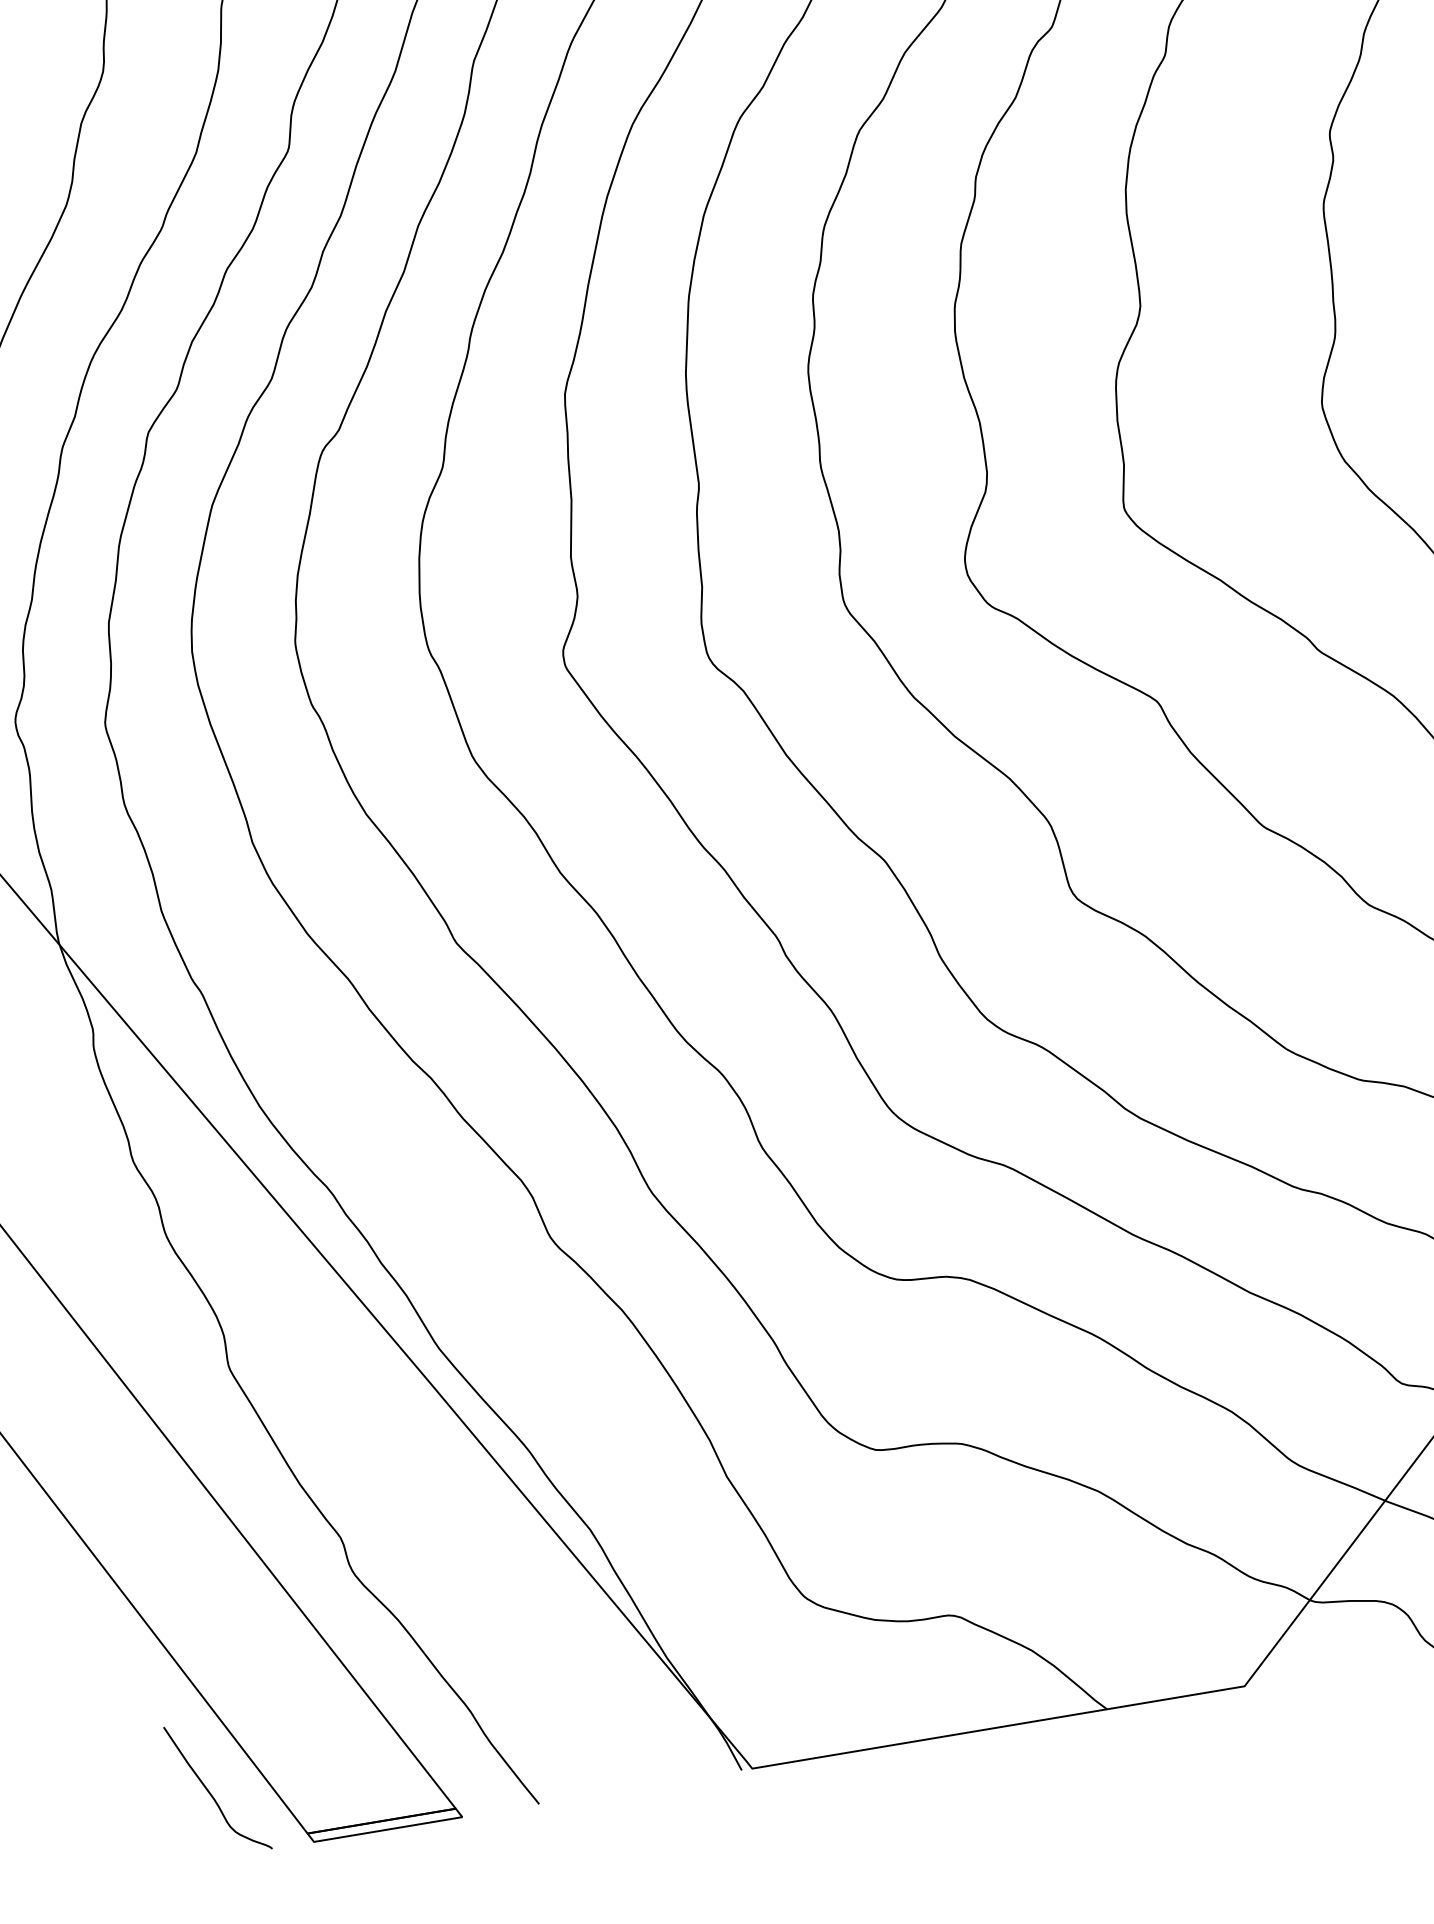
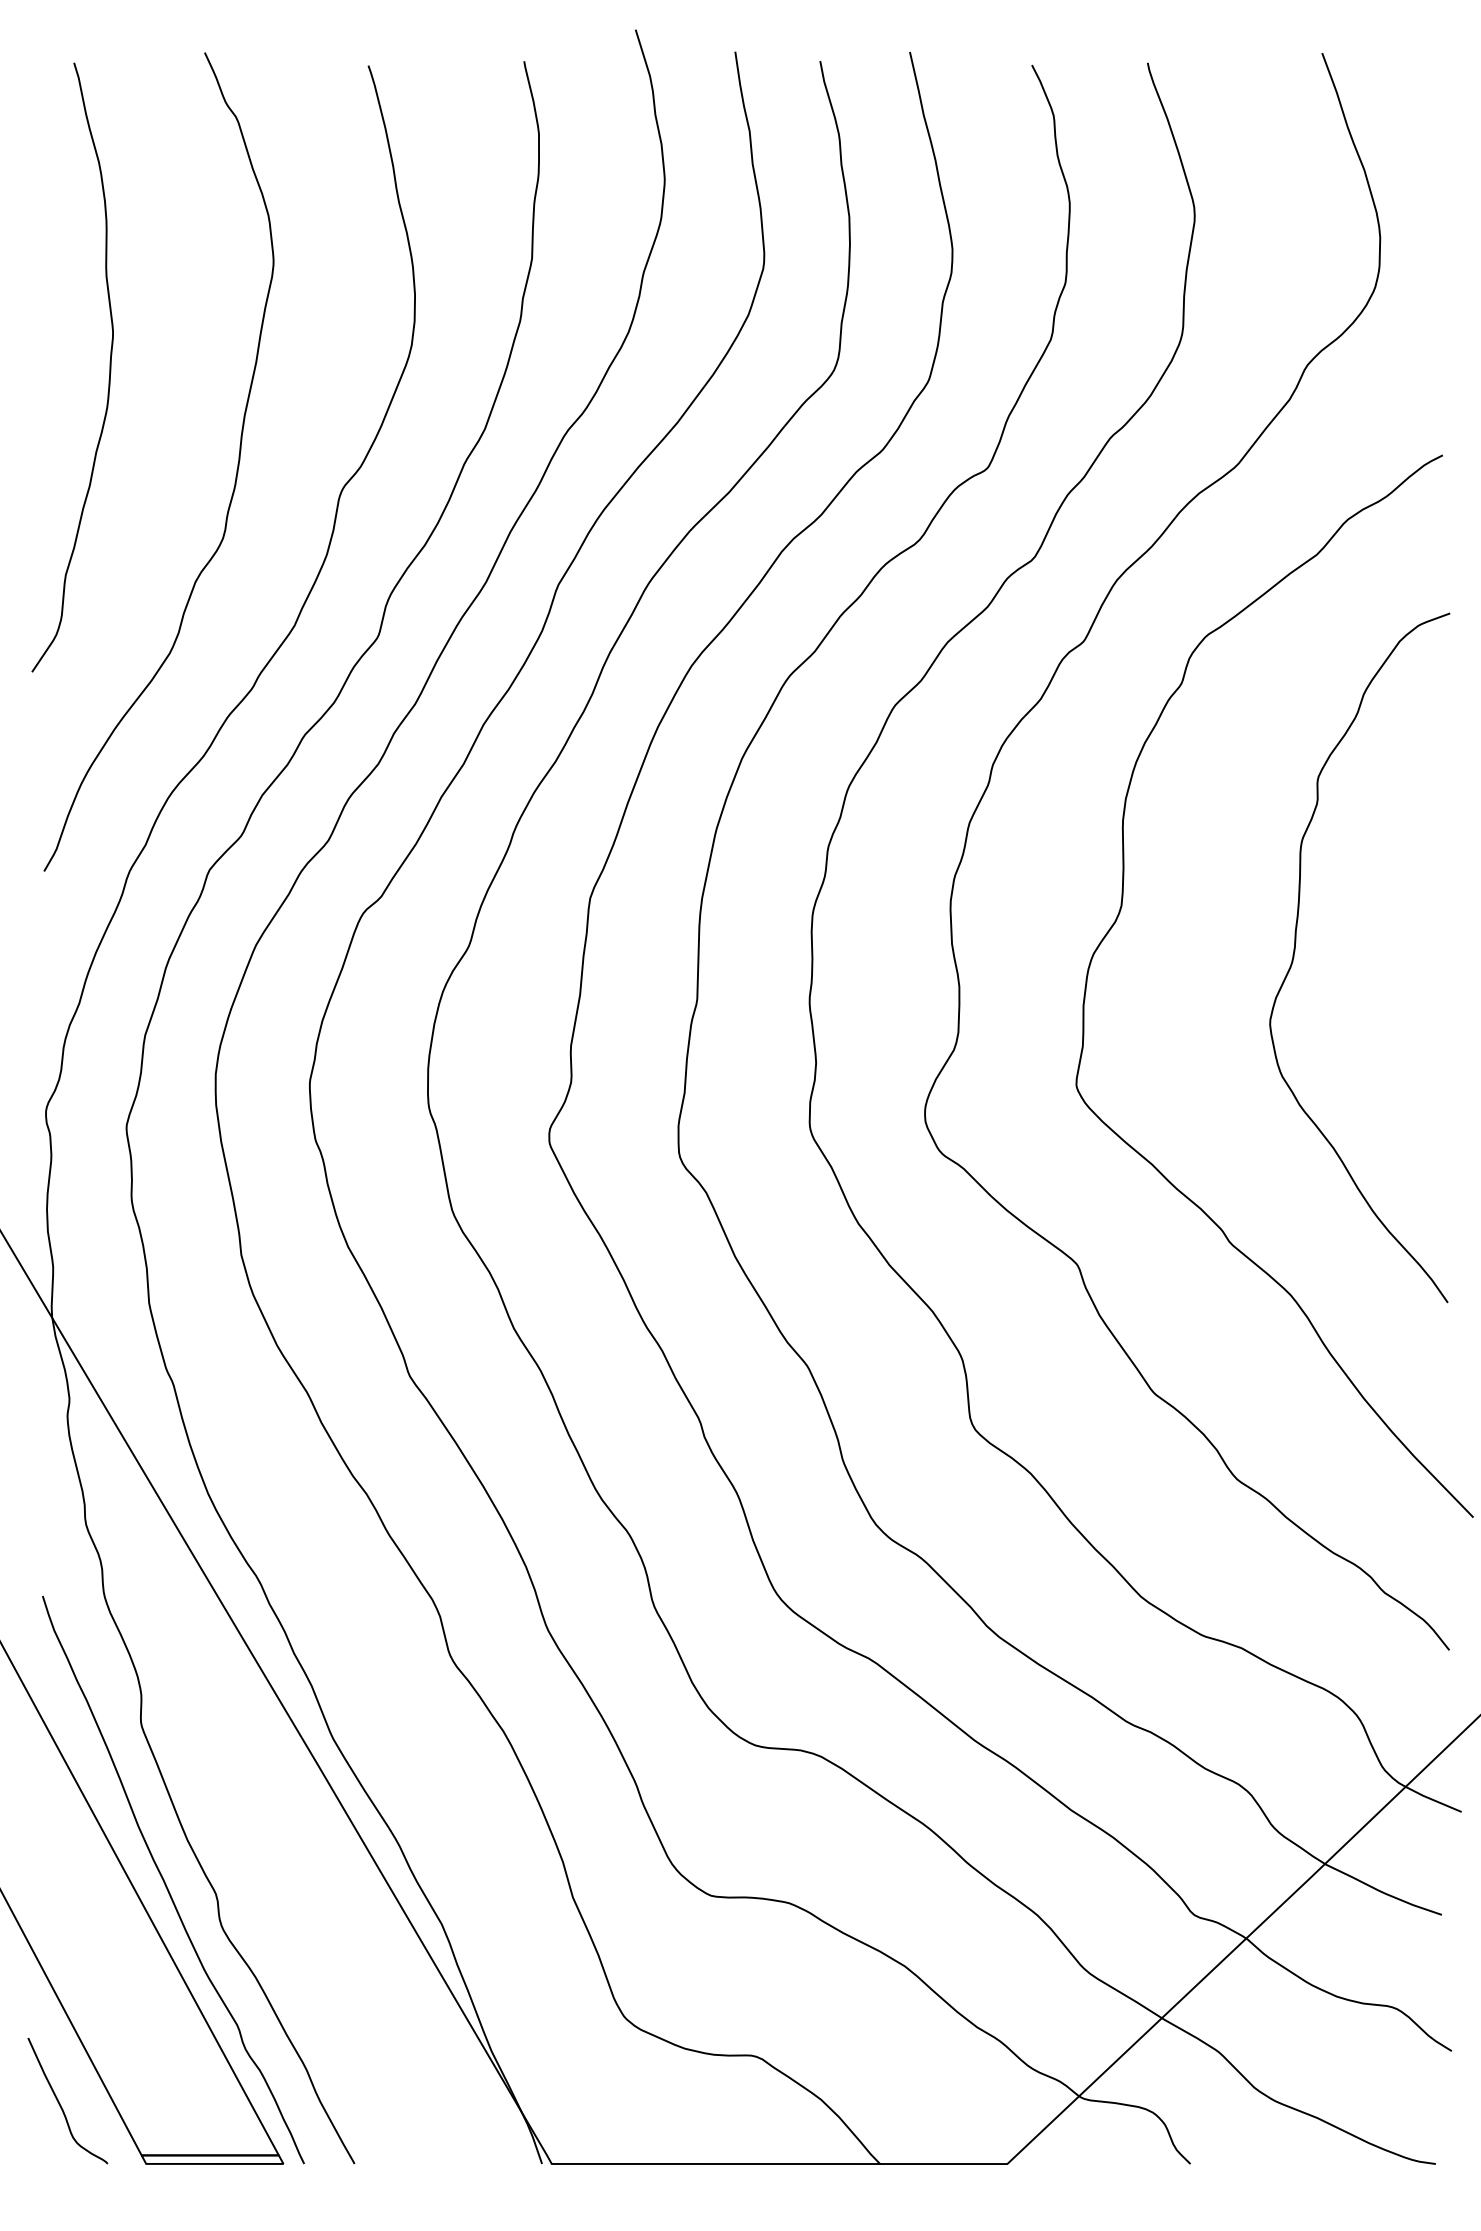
curve: (283, 1533) -> (165, 1881), added

